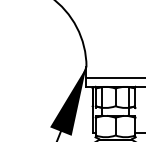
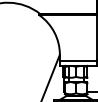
fill: (67, 100) -> (49, 73), removed

